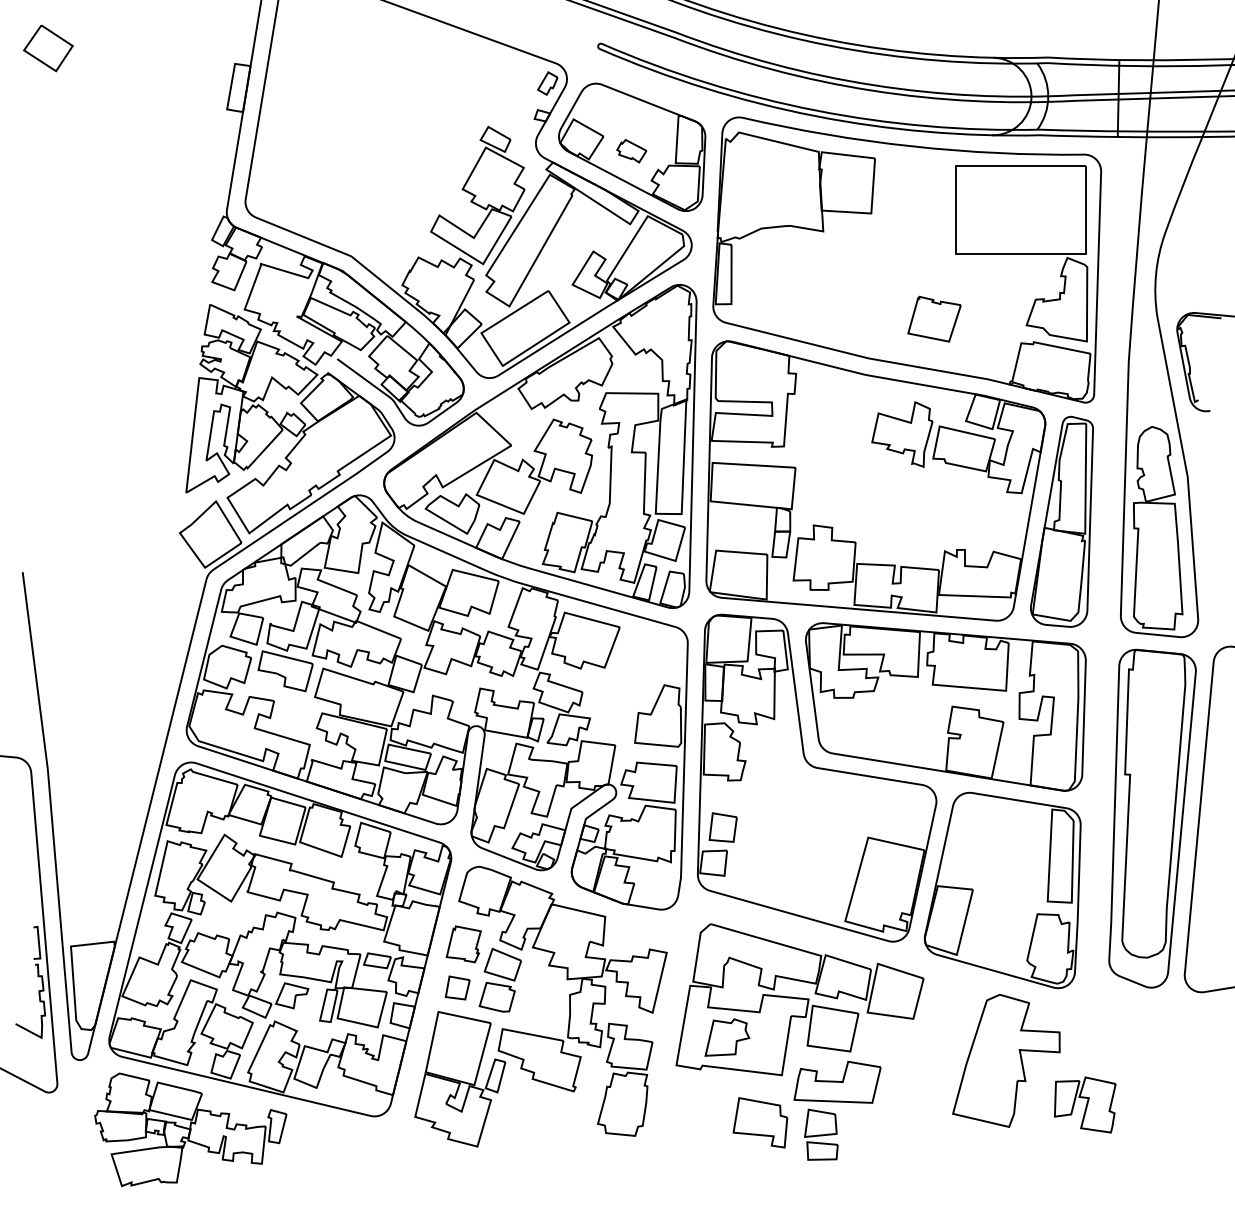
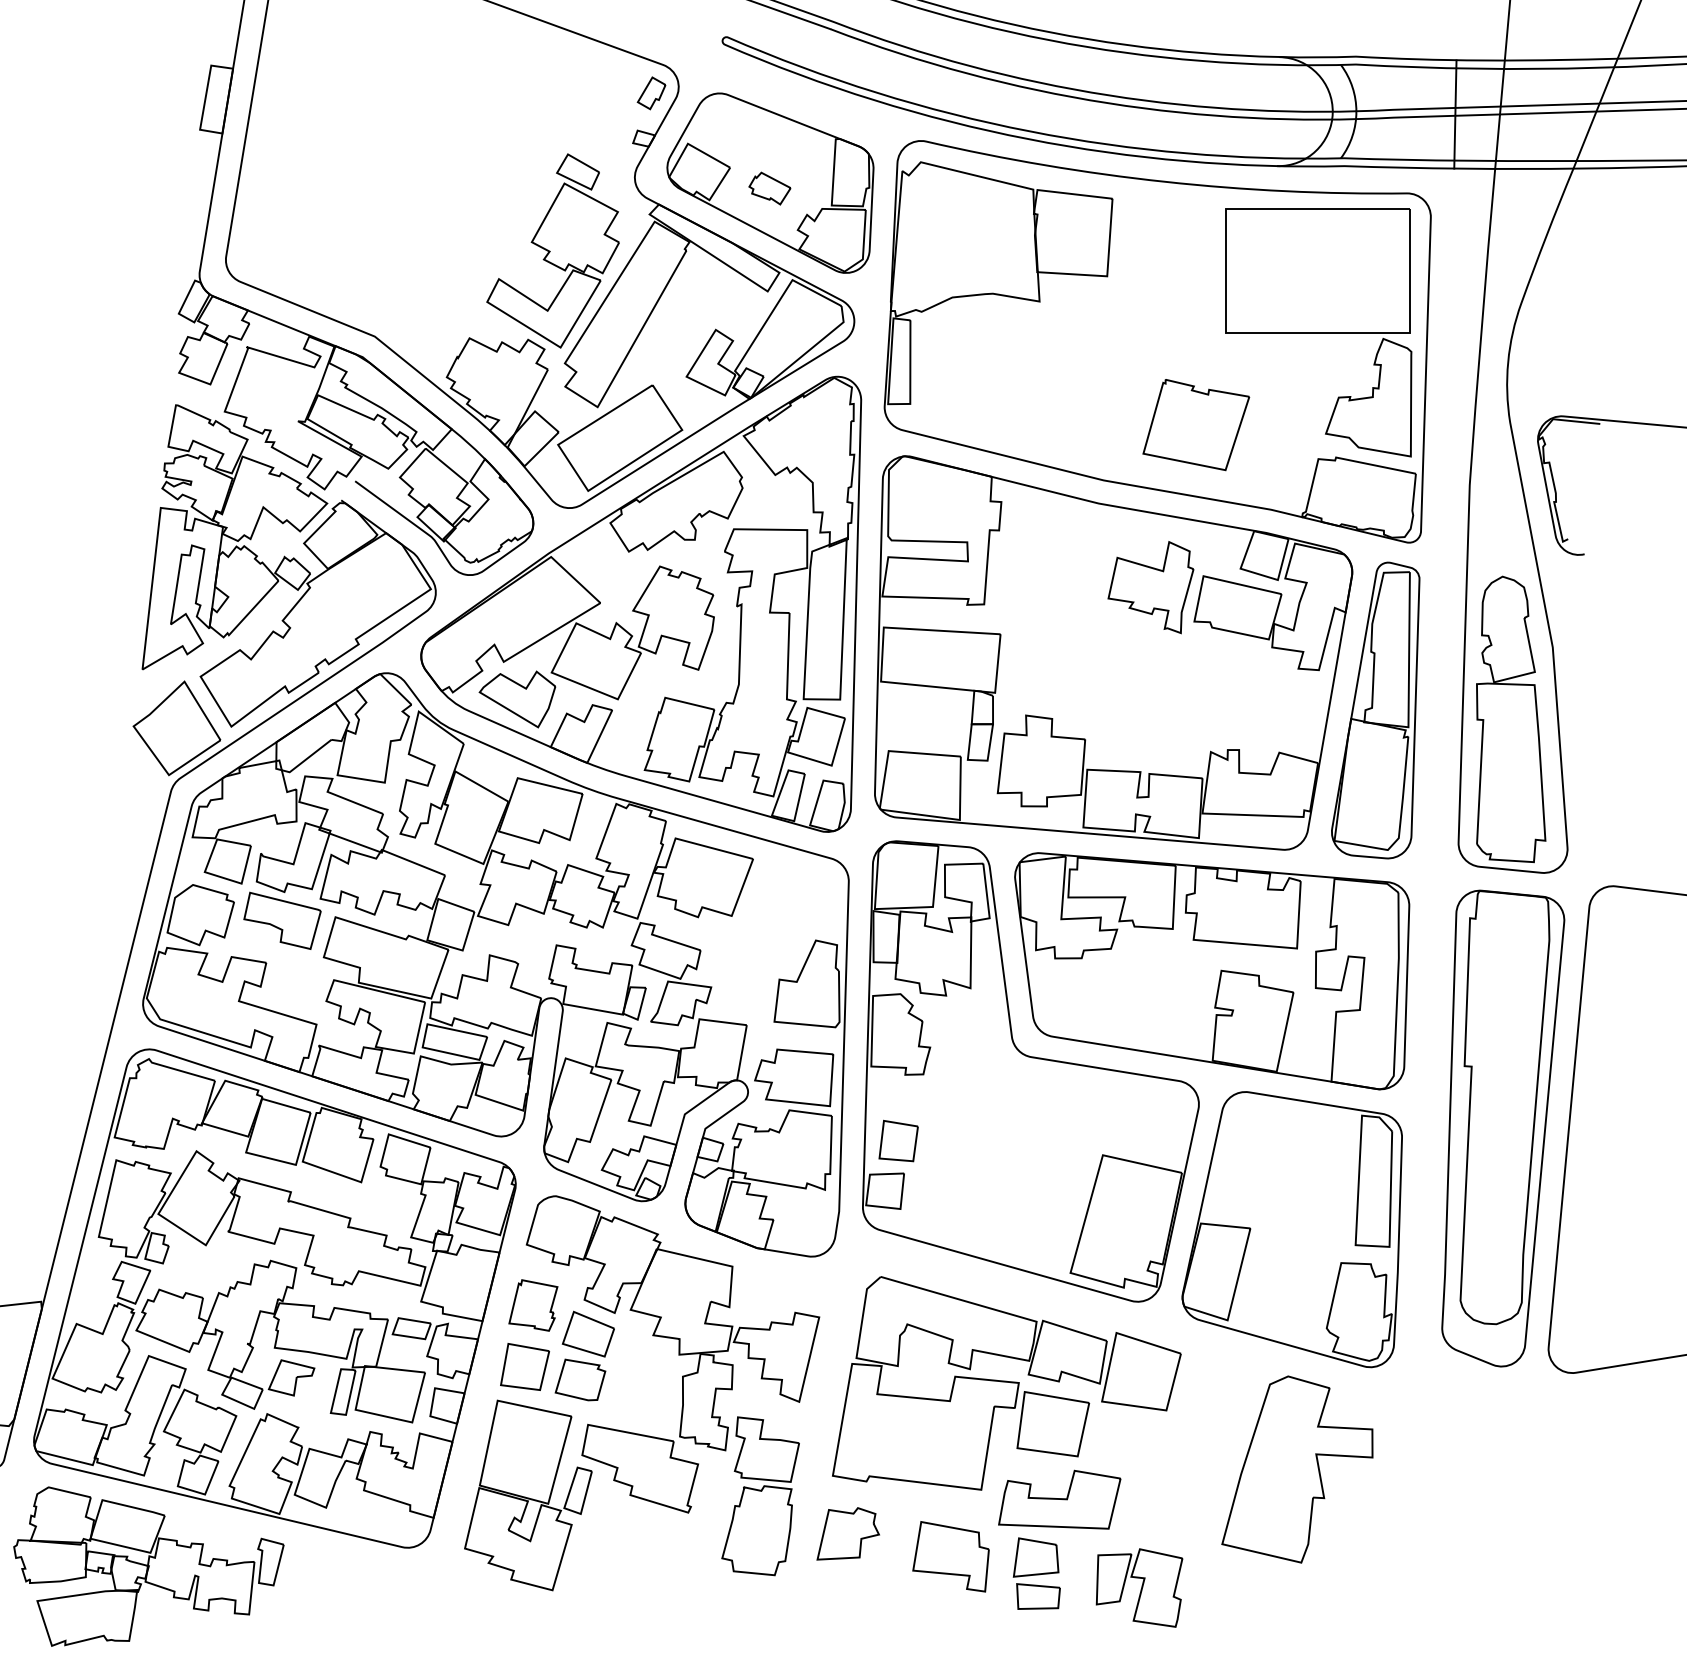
part: (934, 319) -> (1196, 425), size x1.43
part: (457, 987) -> (524, 1366), size x1.43
part: (727, 1037) -> (848, 1533), moved
part: (1085, 1104) -> (1139, 1587), moved

